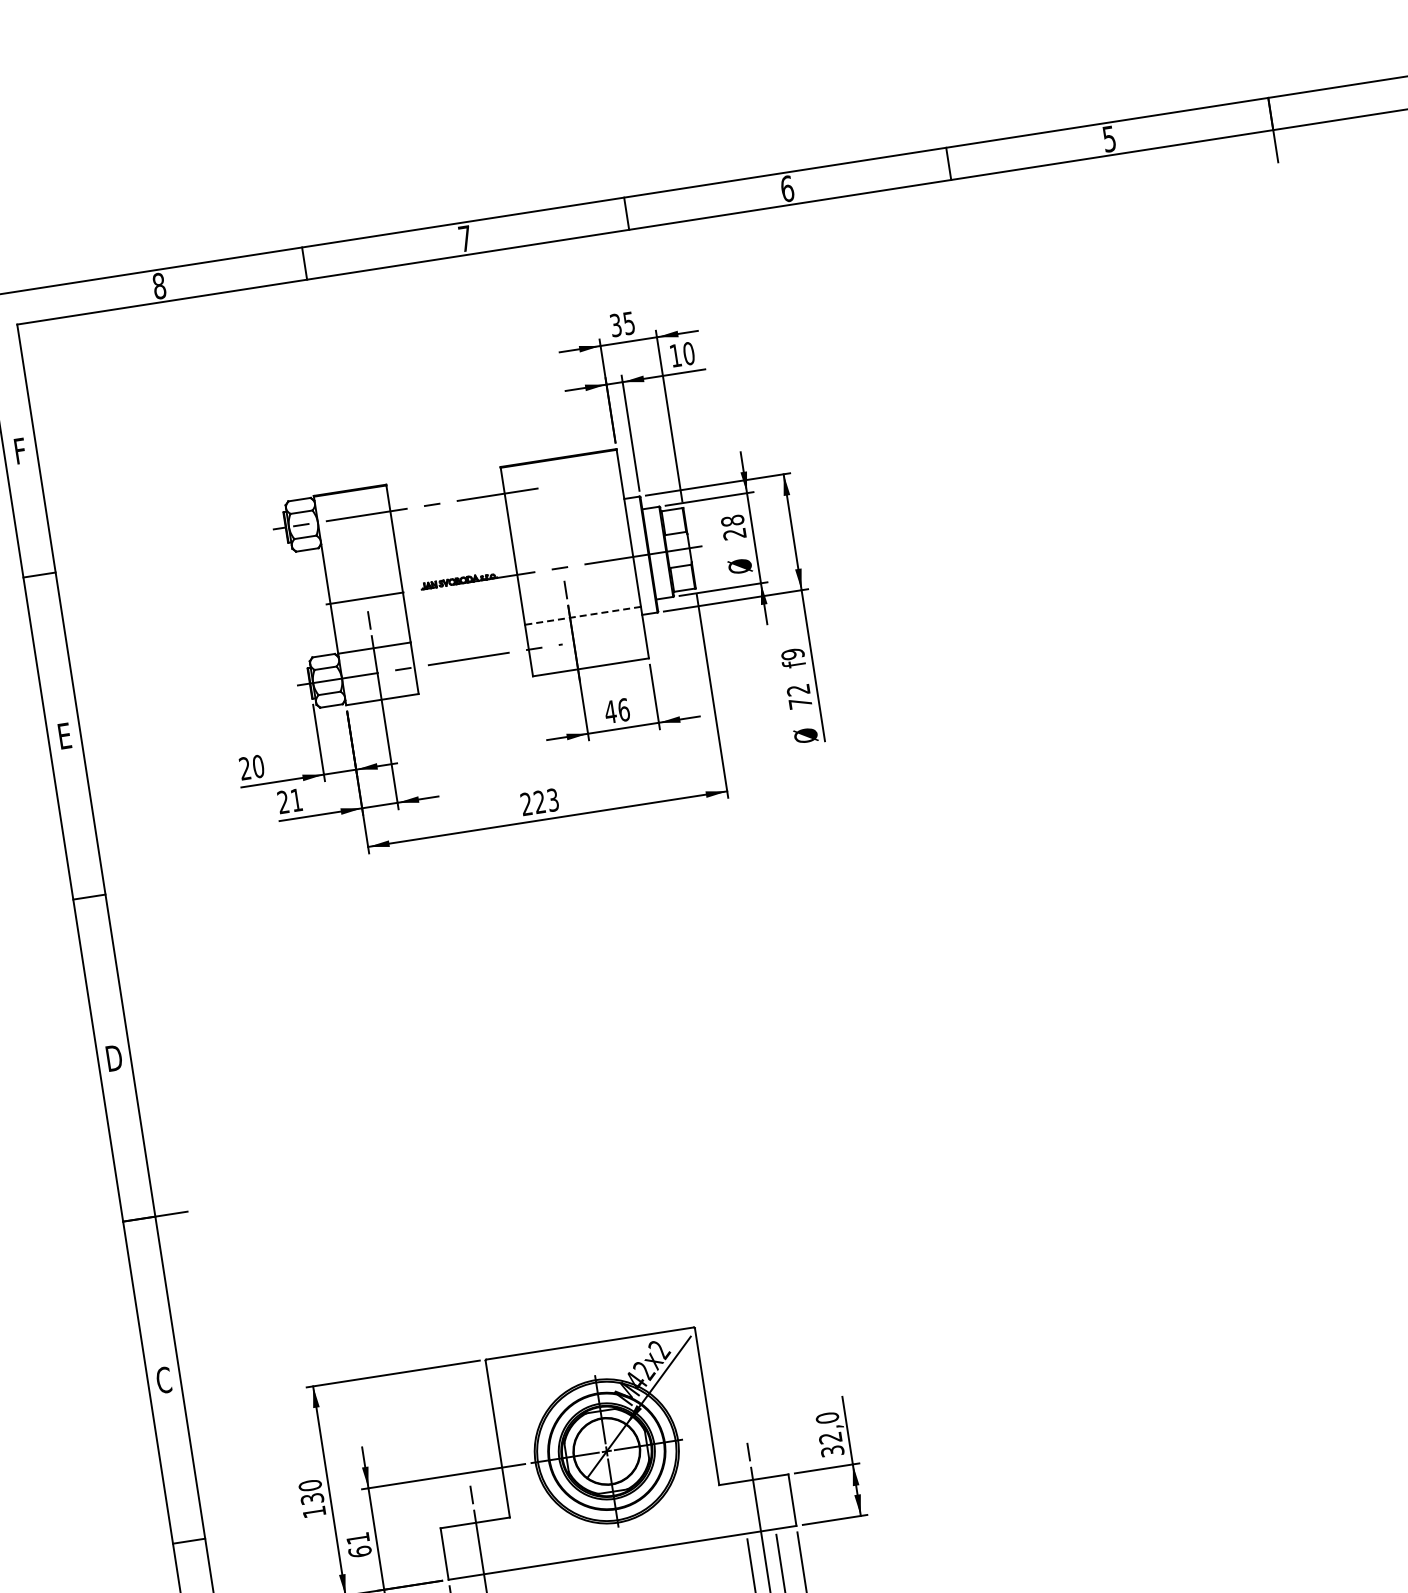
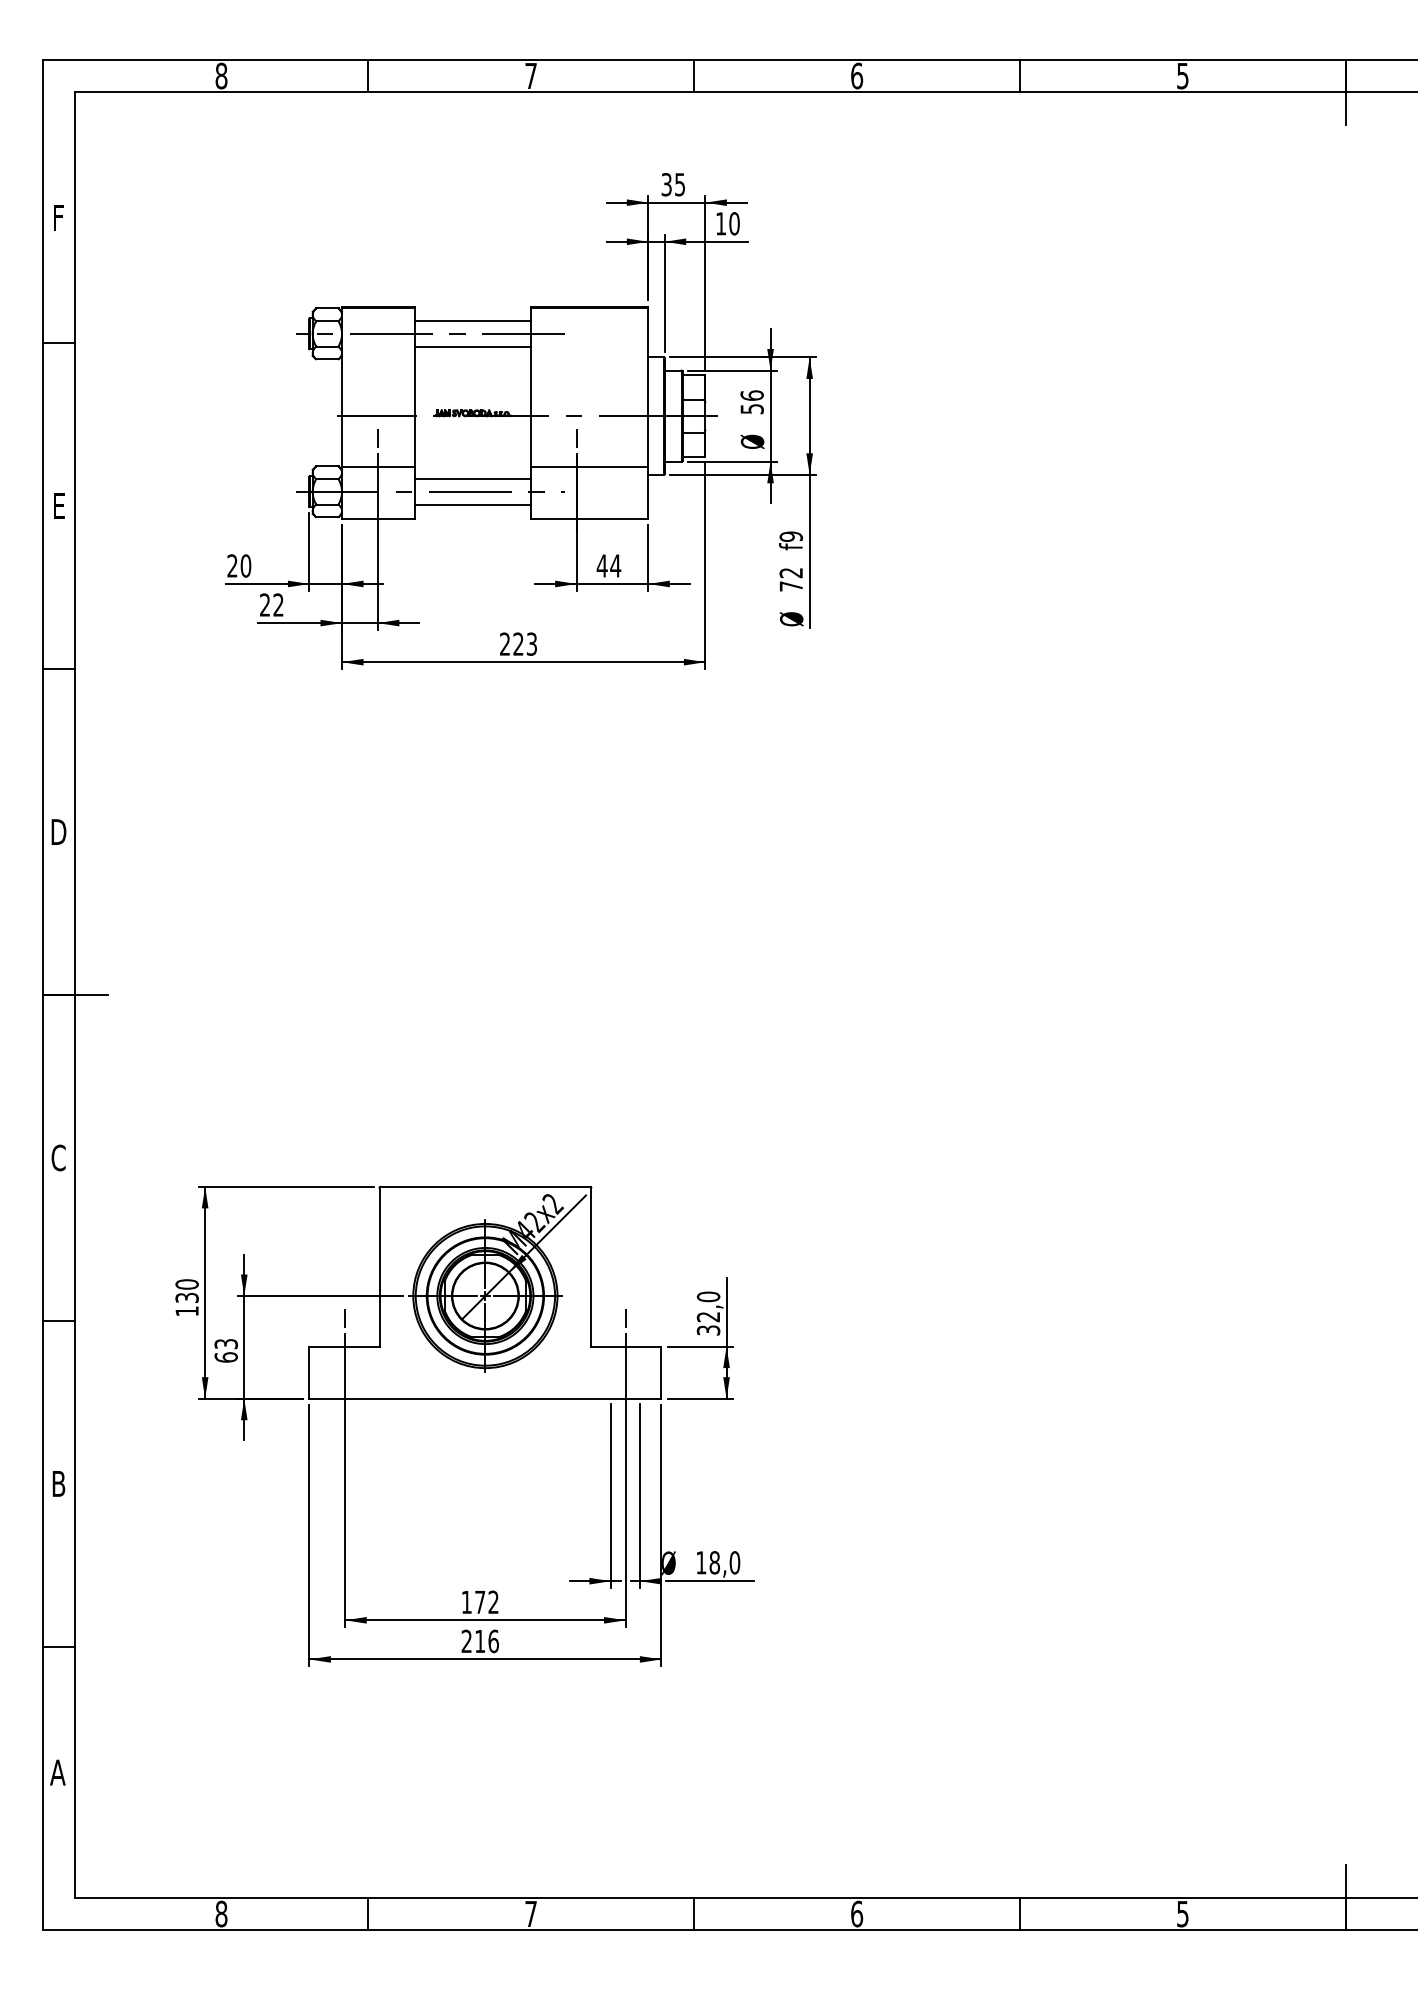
line: (445, 489) -> (473, 320), added
line: (449, 514) -> (473, 346), added
text: (733, 527) -> (751, 402), 28 -> 56
line: (582, 615) -> (589, 466), dashed -> solid
line: (469, 645) -> (473, 478), added
line: (473, 670) -> (473, 504), added
text: (623, 709) -> (615, 565), 46 -> 44
text: (296, 799) -> (278, 604), 21 -> 22
text: (357, 1539) -> (225, 1344), 61 -> 63

